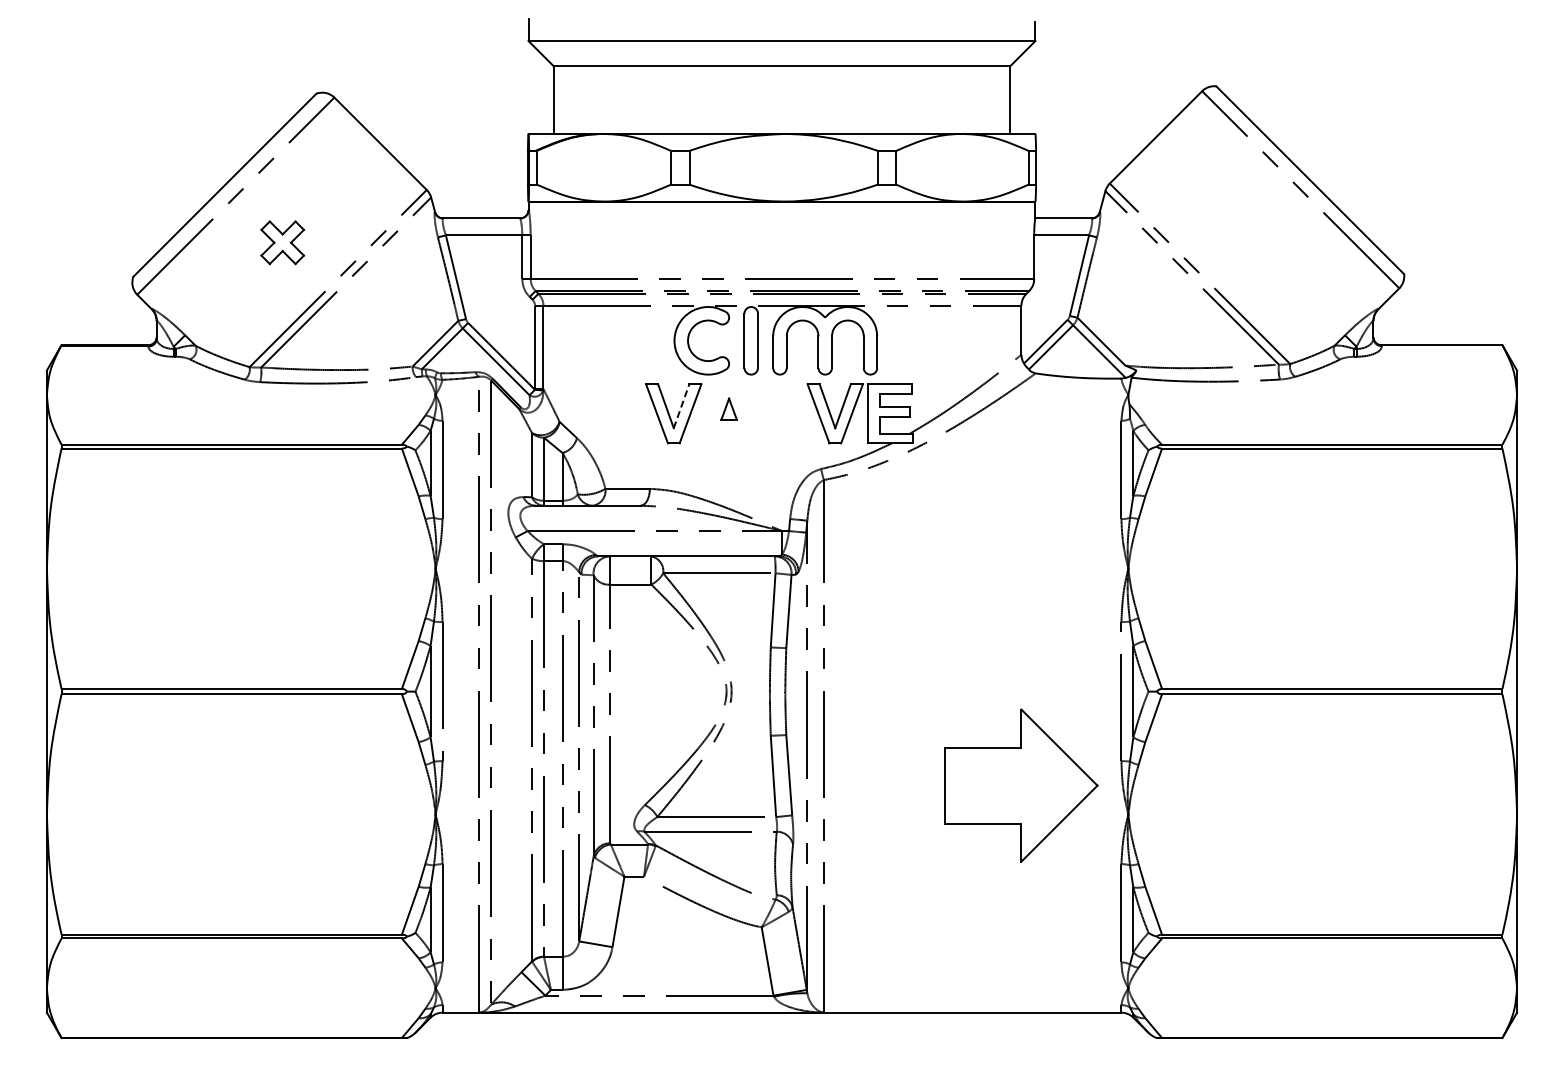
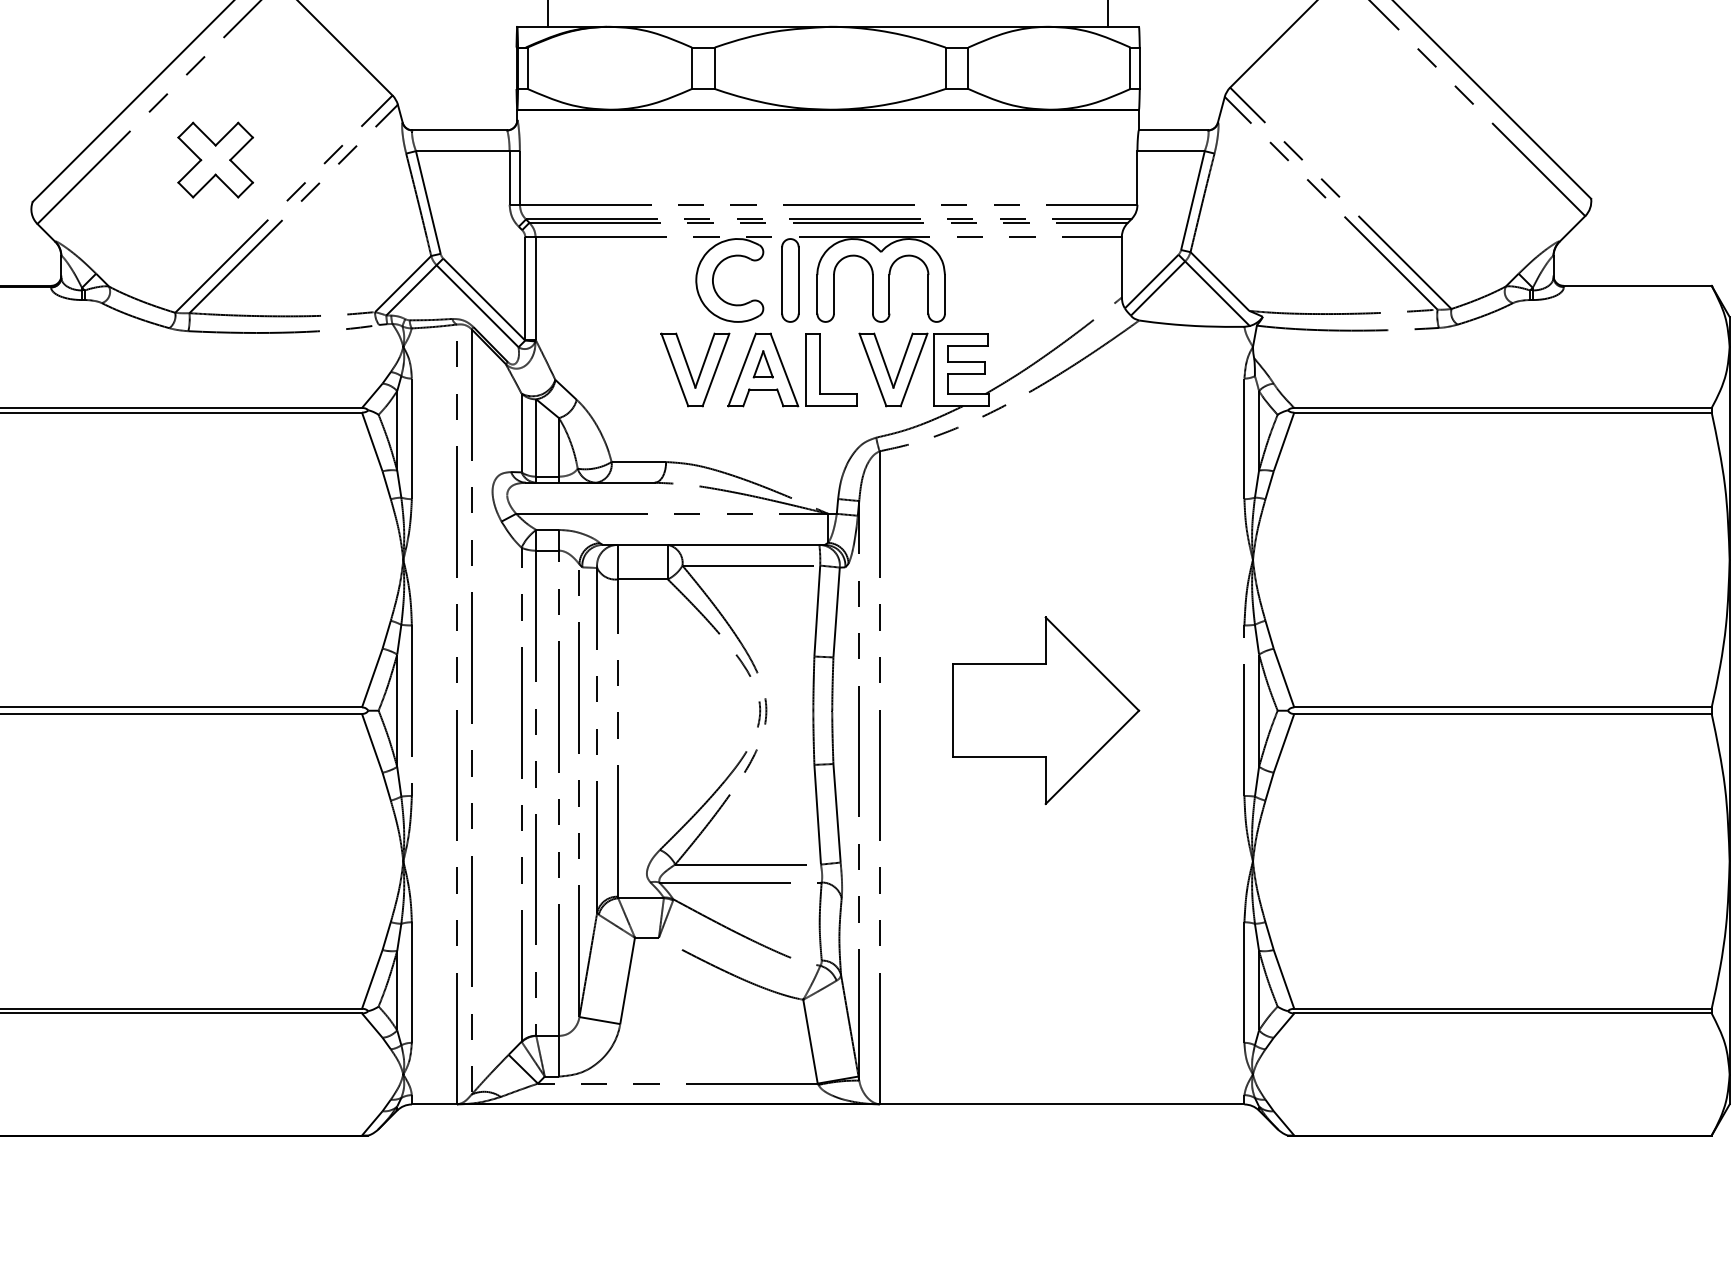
part: (282, 242) -> (215, 159), size x1.43
line: (681, 405) -> (704, 359), dashed -> solid
part: (752, 413) -> (791, 369), added
part: (1021, 785) -> (1045, 710), moved

